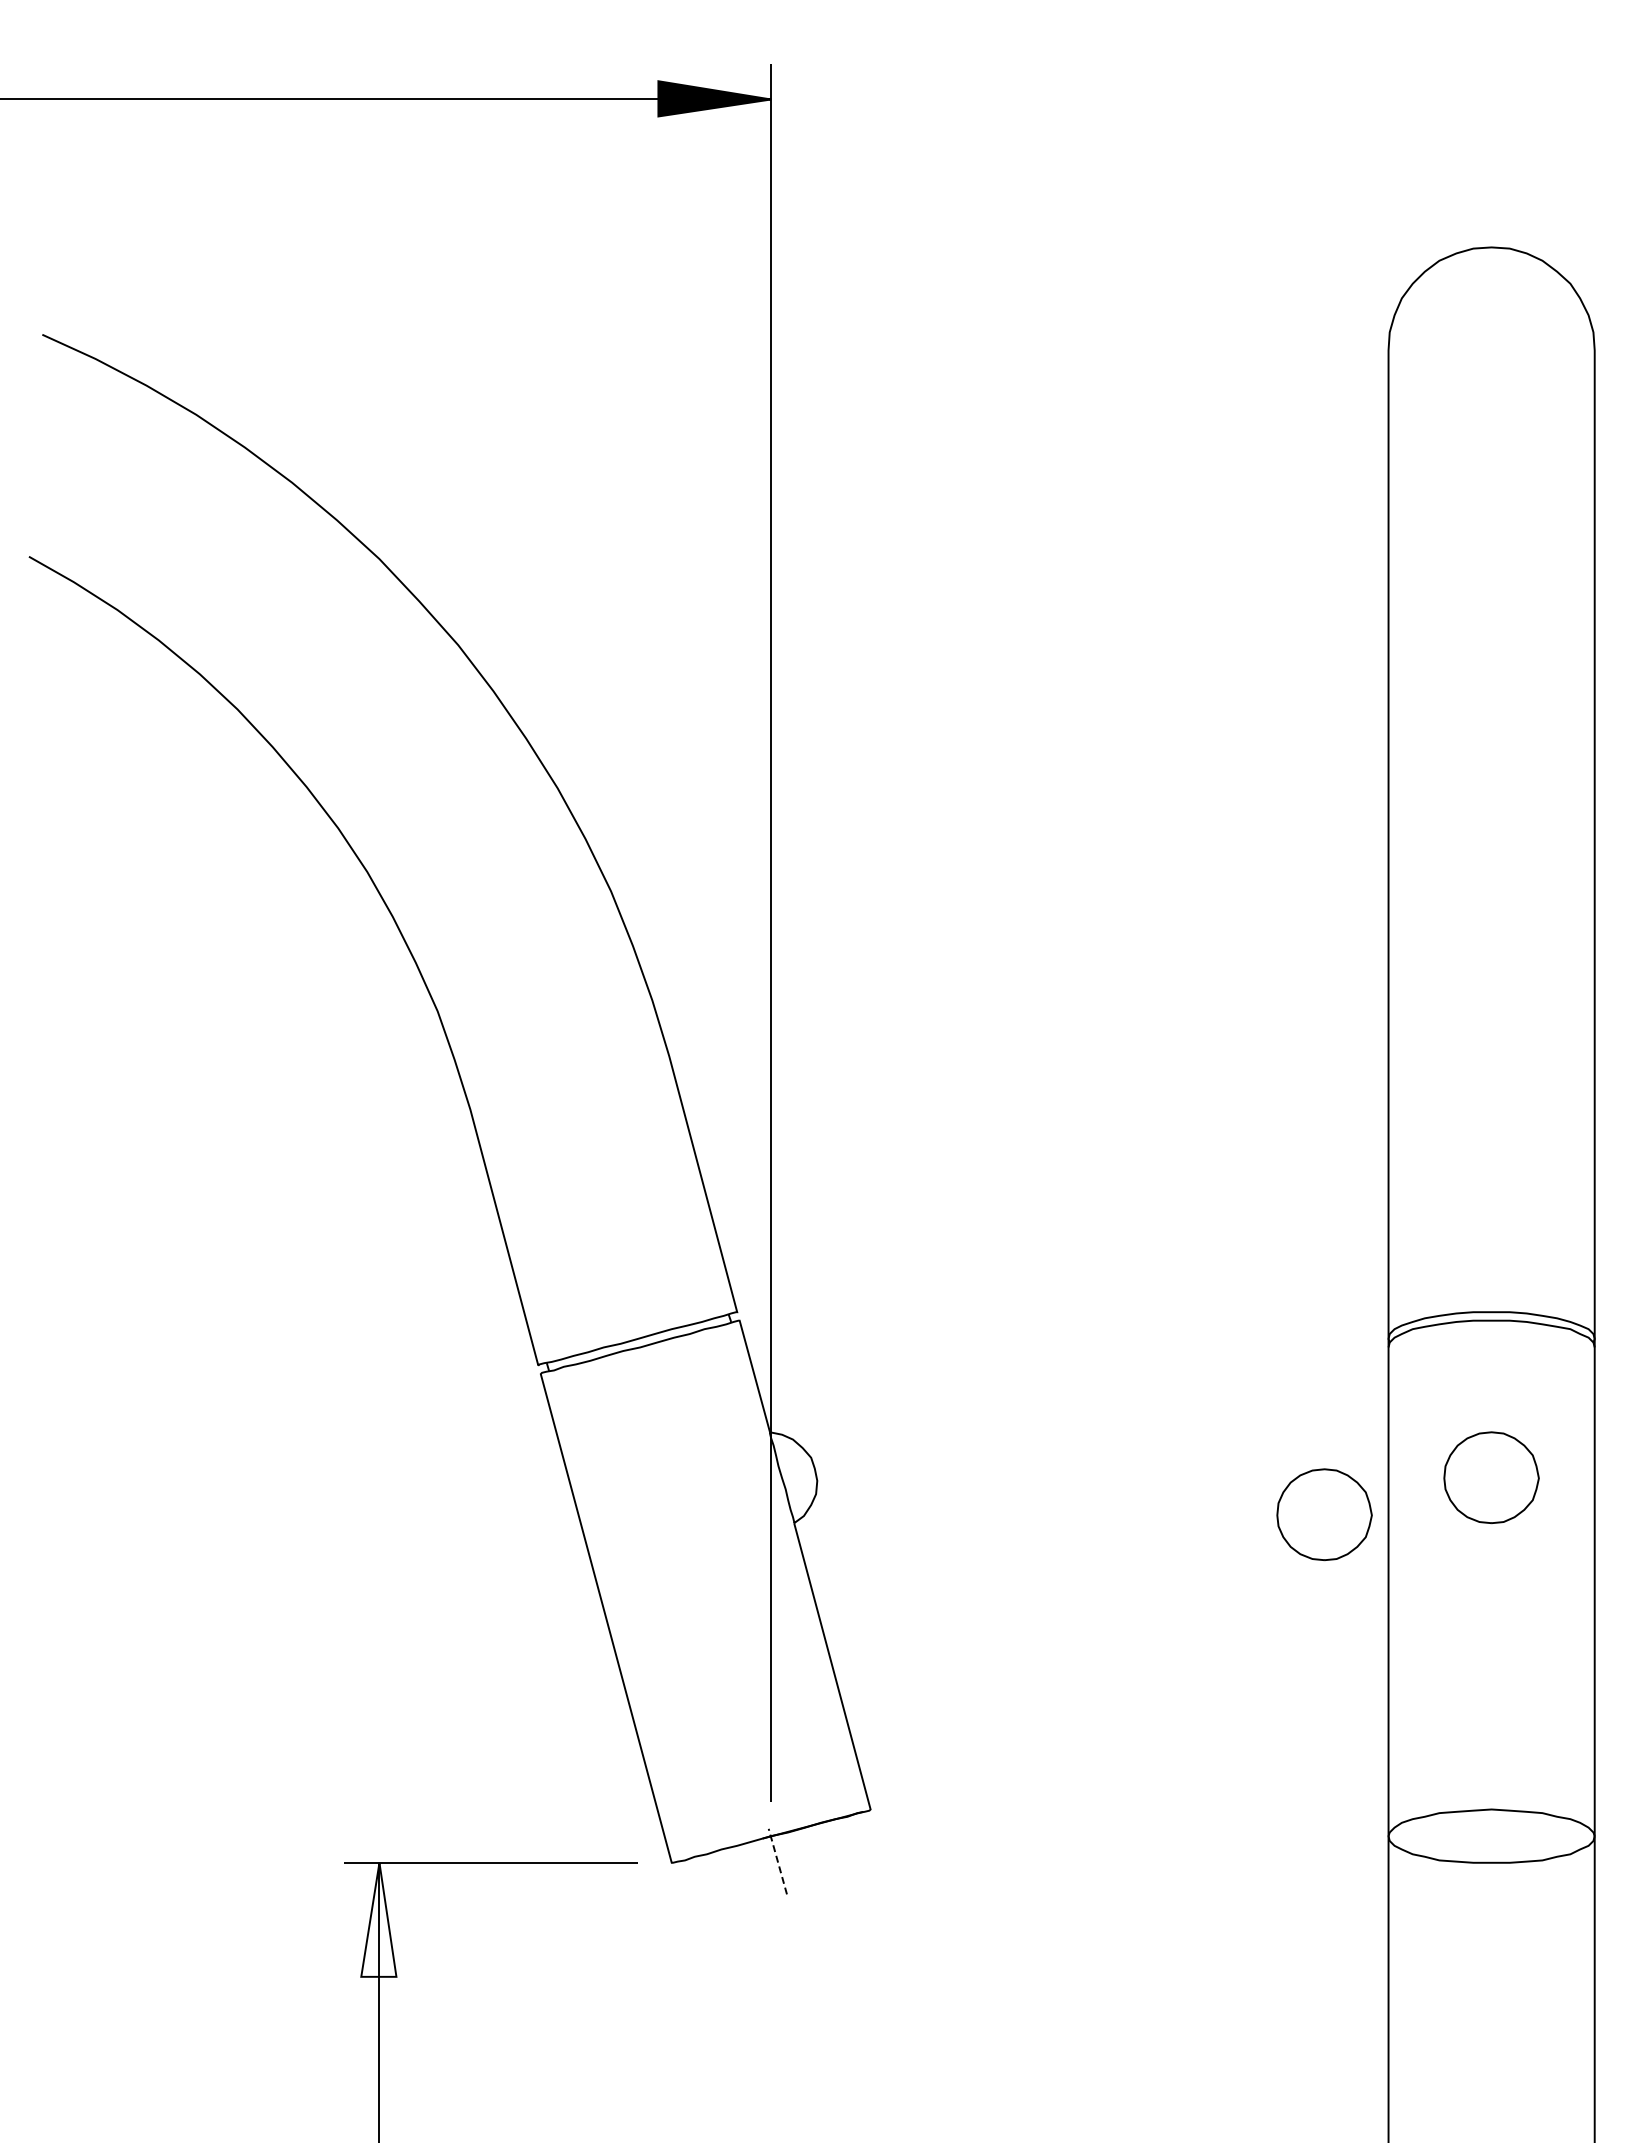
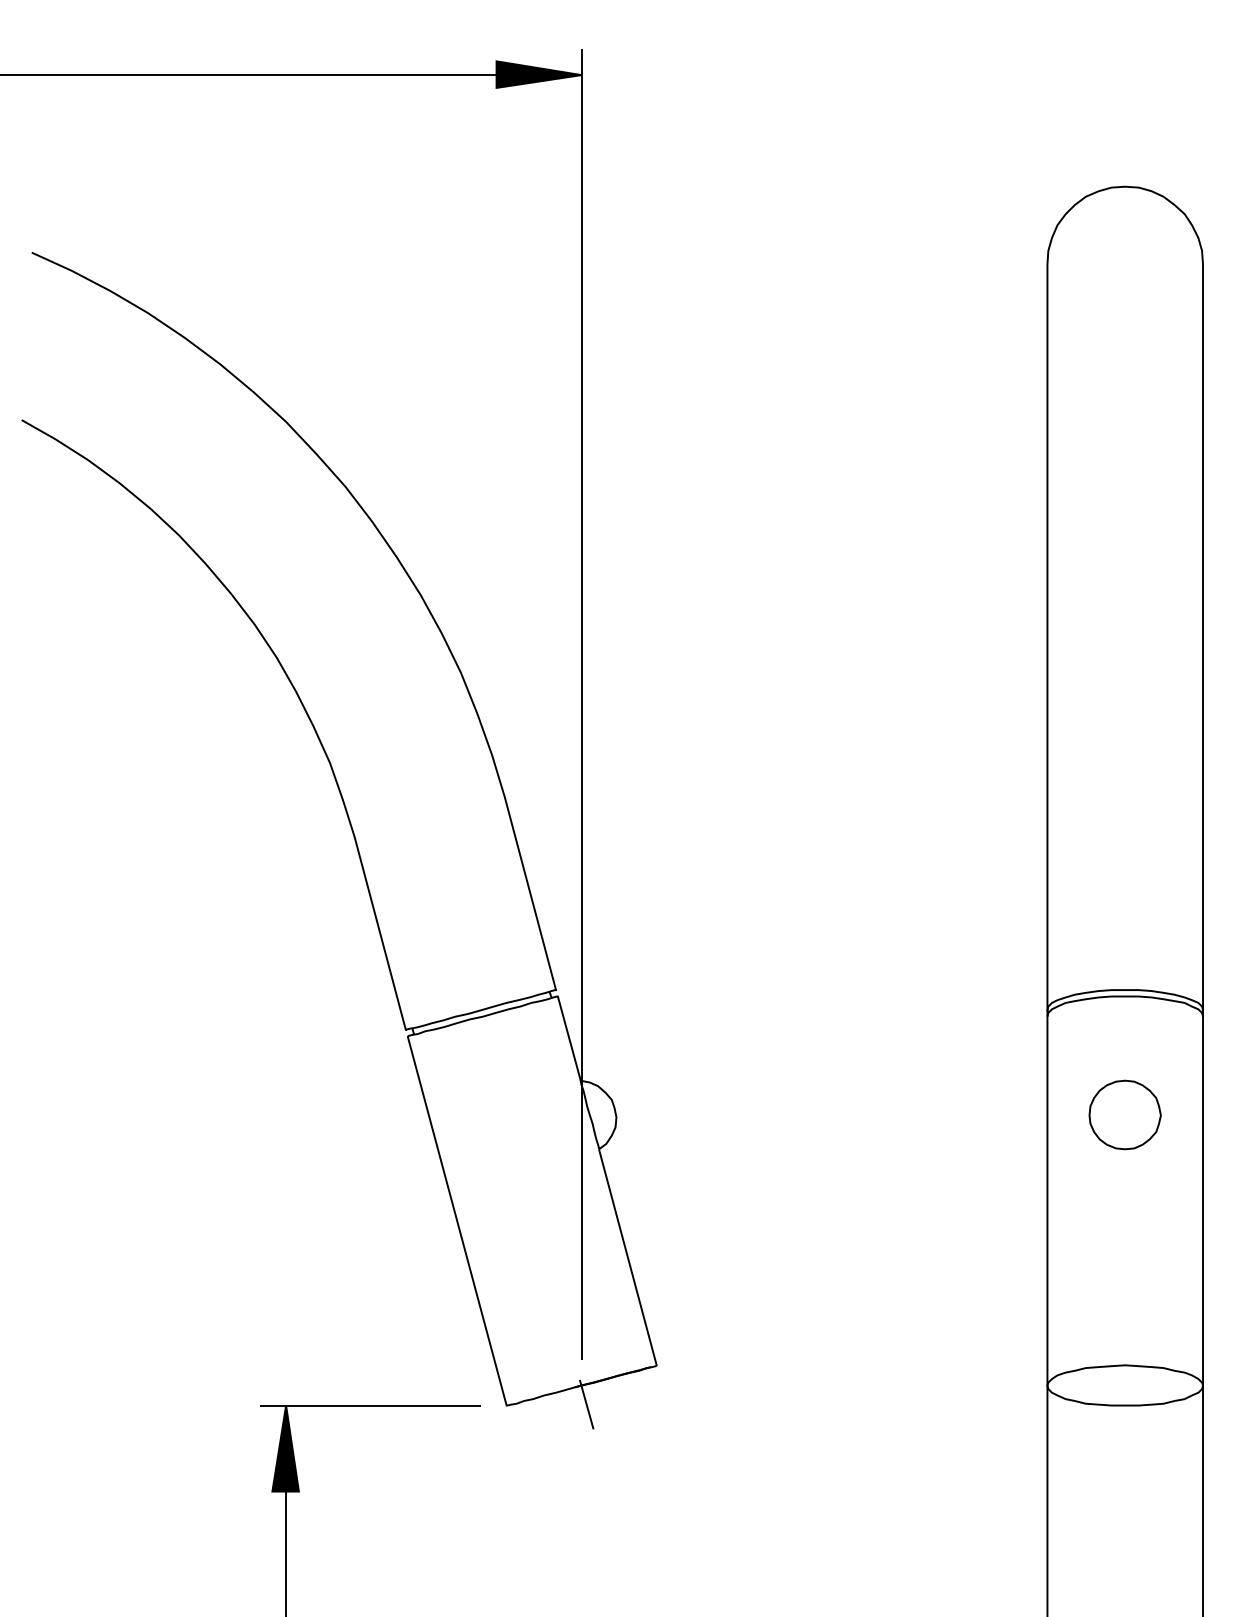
part: (1324, 1514) -> (999, 1142), removed
line: (777, 1861) -> (586, 1404), dashed -> solid
fill: (378, 1919) -> (285, 1448), added

